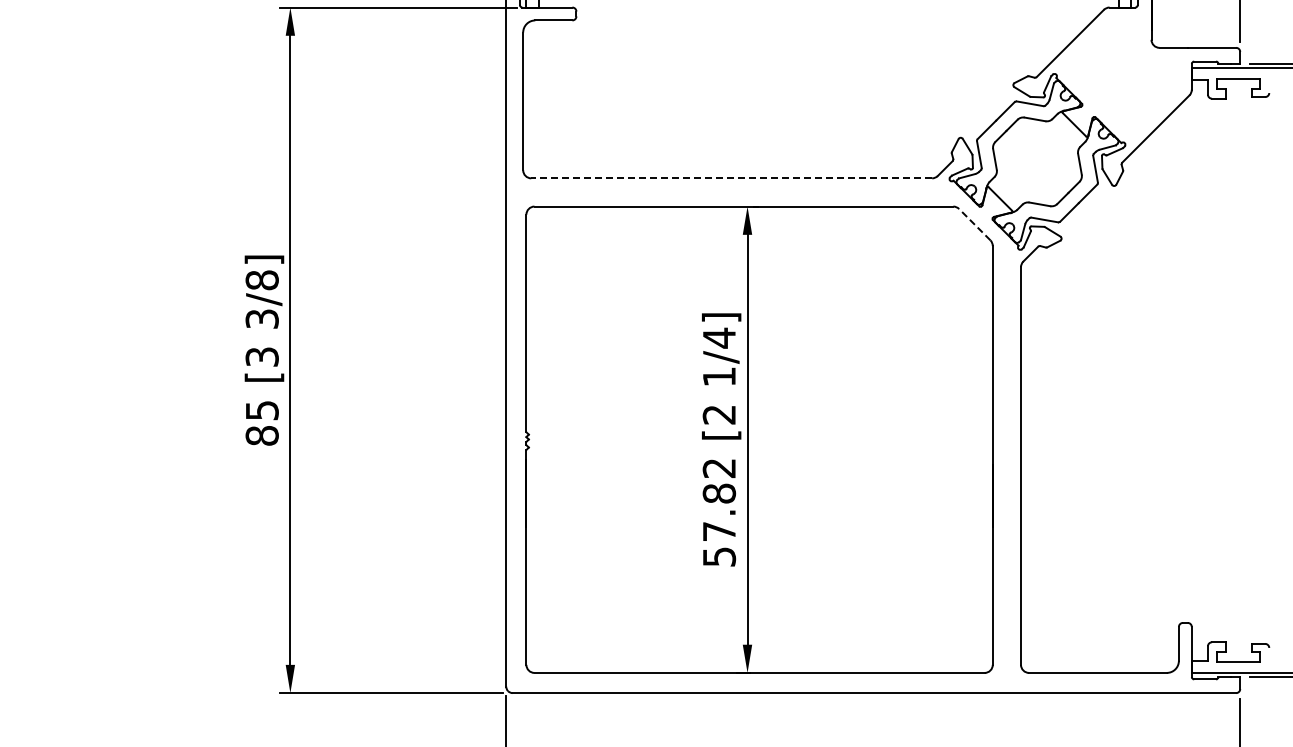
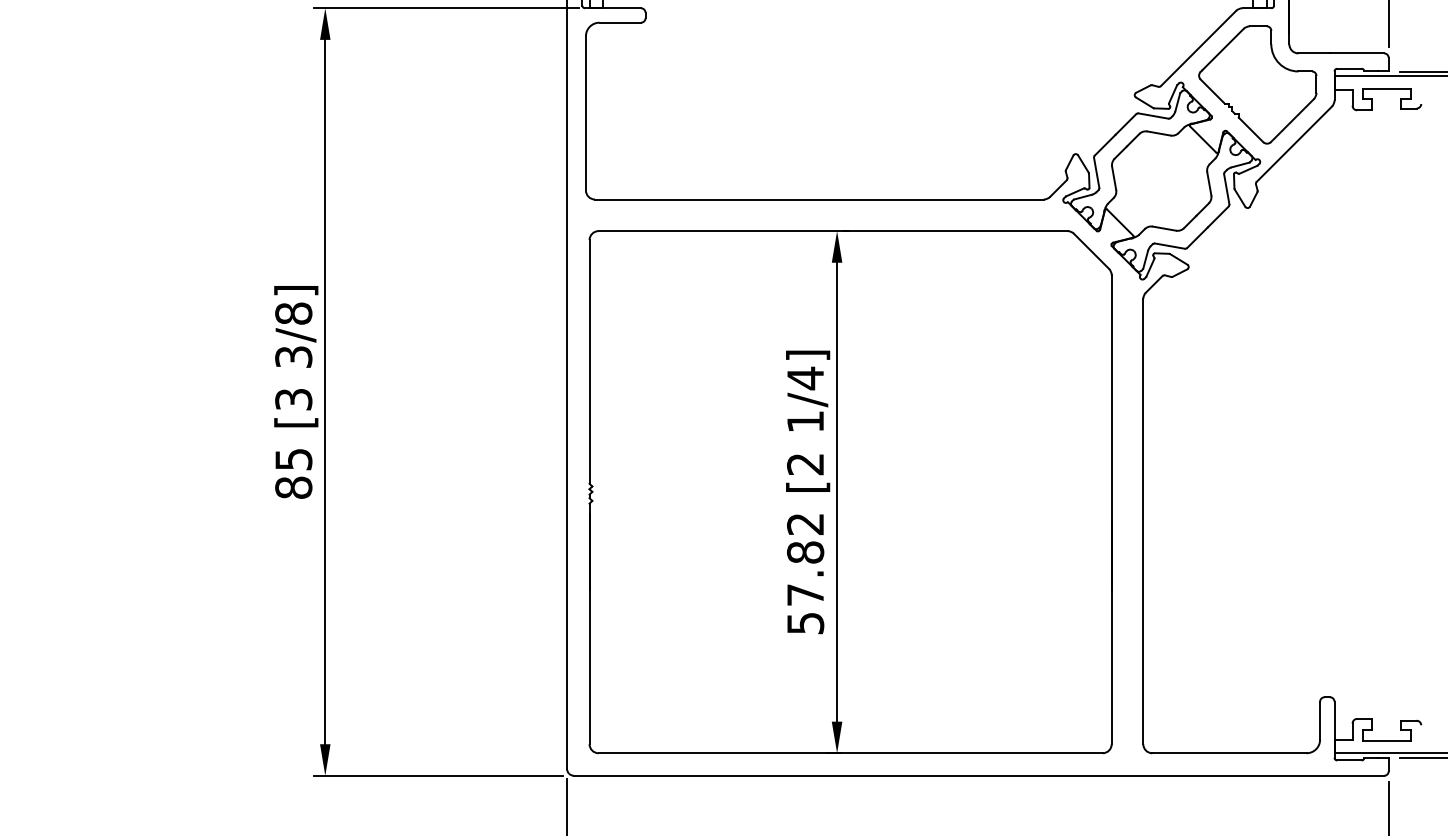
part: (1123, 75) -> (1258, 84), added
line: (731, 178) -> (819, 199), dashed -> solid
line: (974, 224) -> (1091, 251), dashed -> solid

